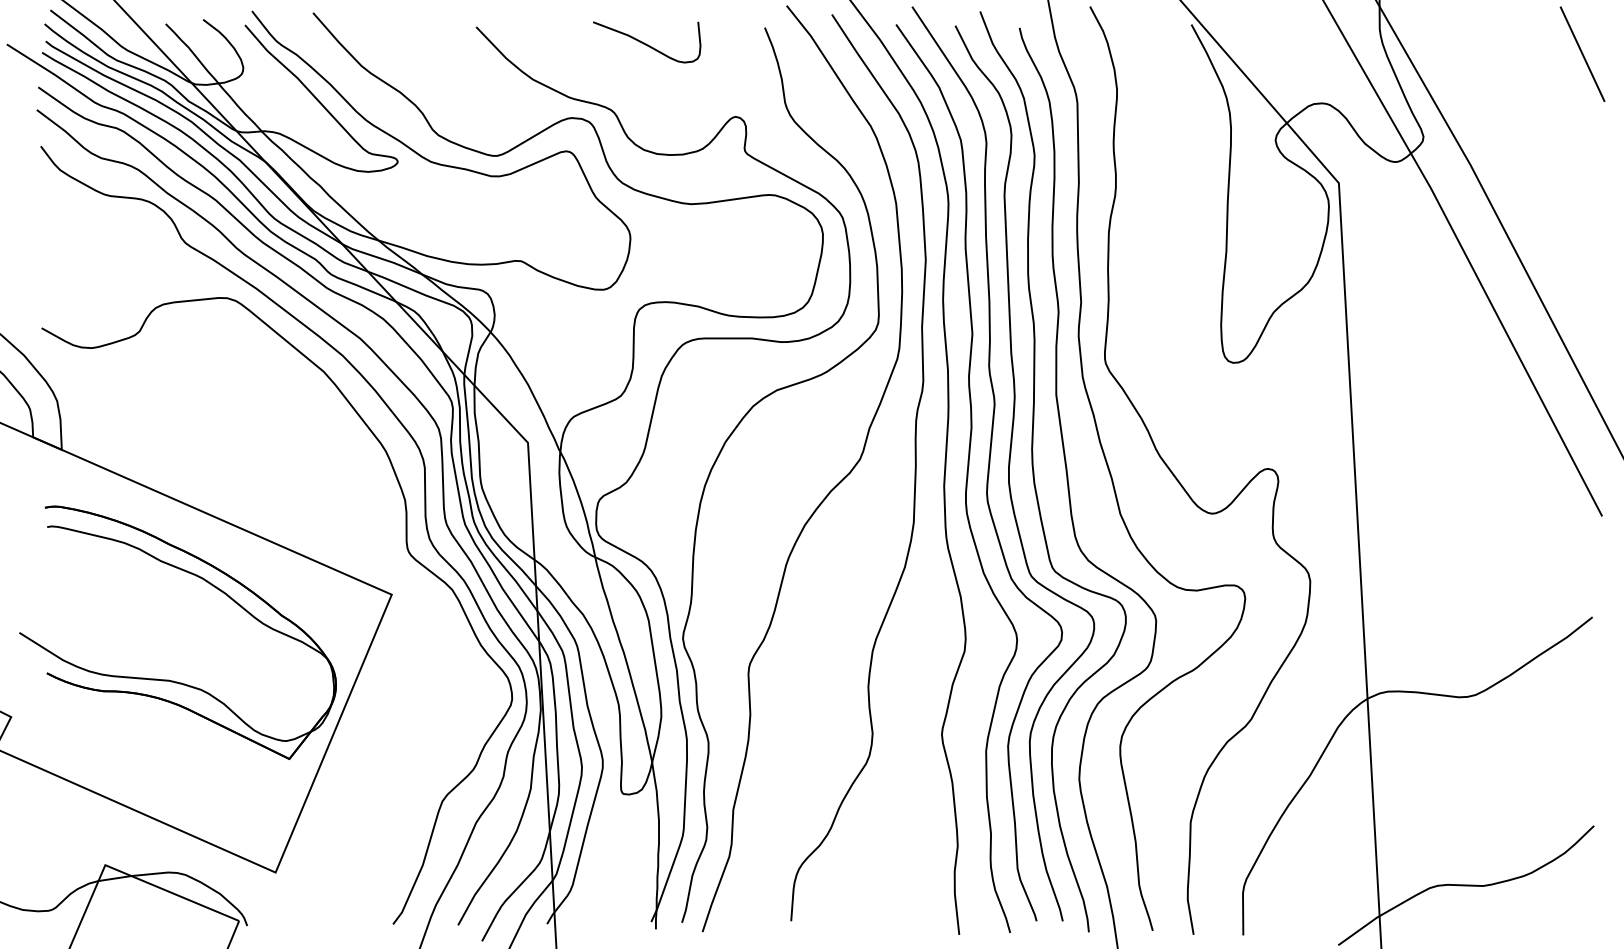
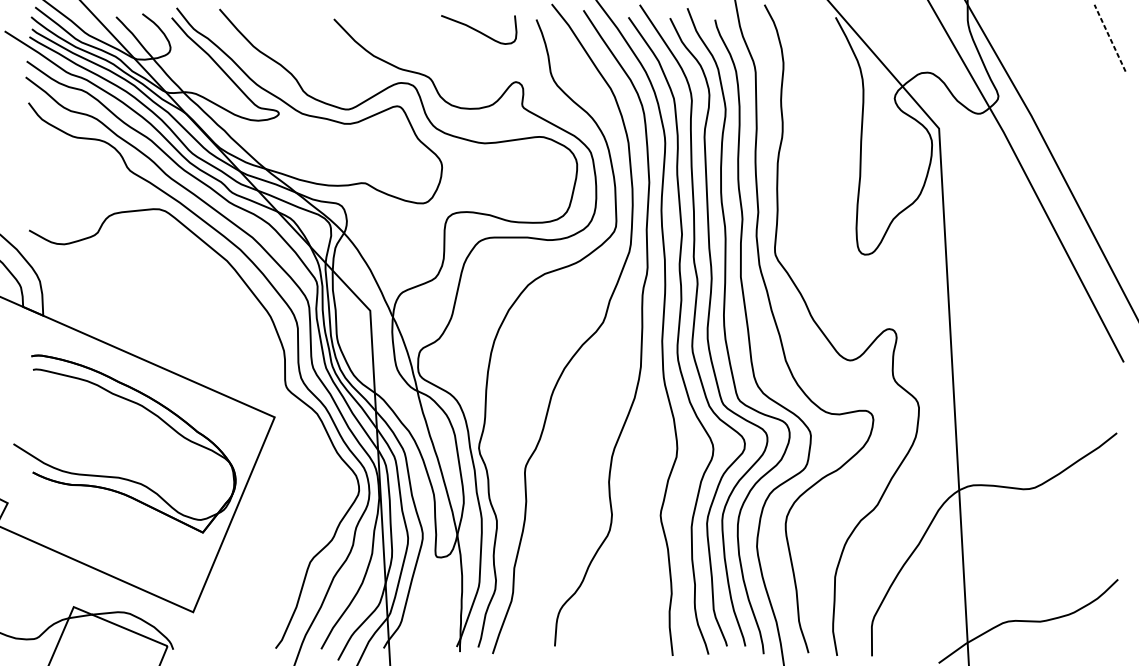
curve: (646, 43) -> (478, 30), moved
line: (1582, 54) -> (1110, 38), solid -> dashed

